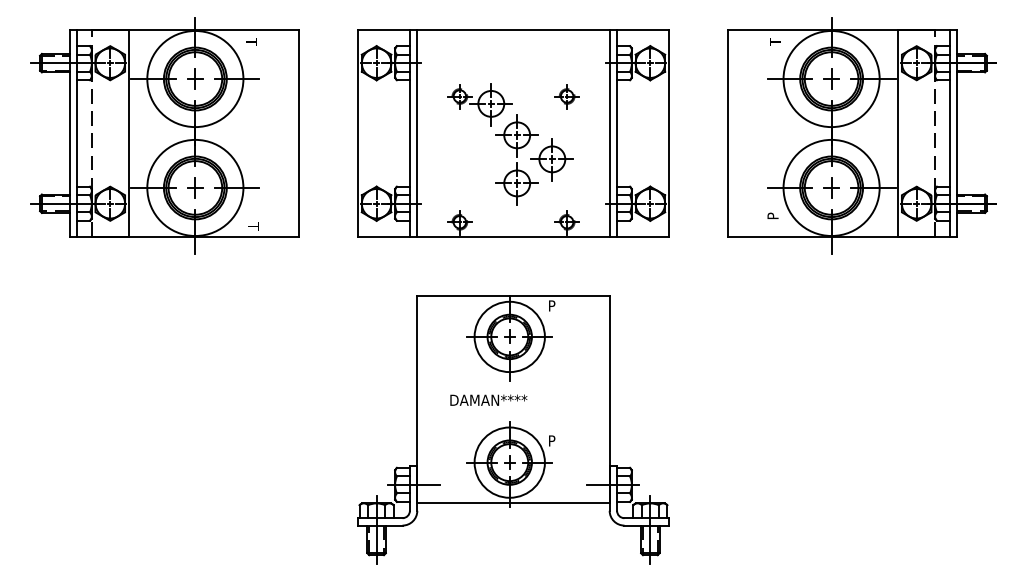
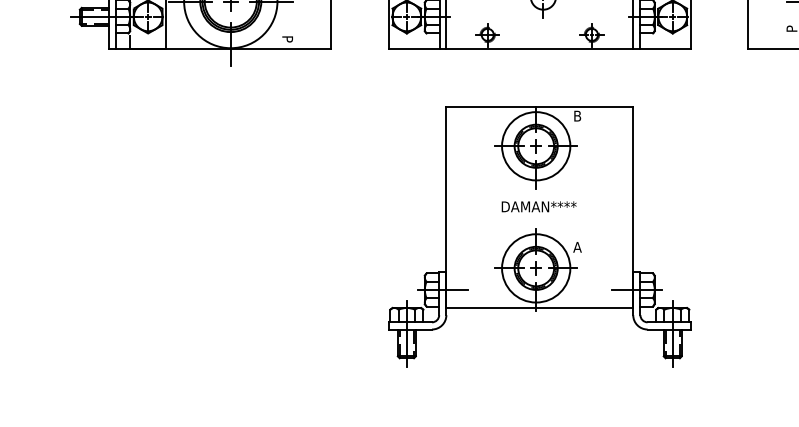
text: (253, 226) -> (287, 38), T -> P
text: (552, 305) -> (577, 115), P -> B
text: (488, 399) -> (538, 206), moved
text: (552, 440) -> (577, 246), P -> A

